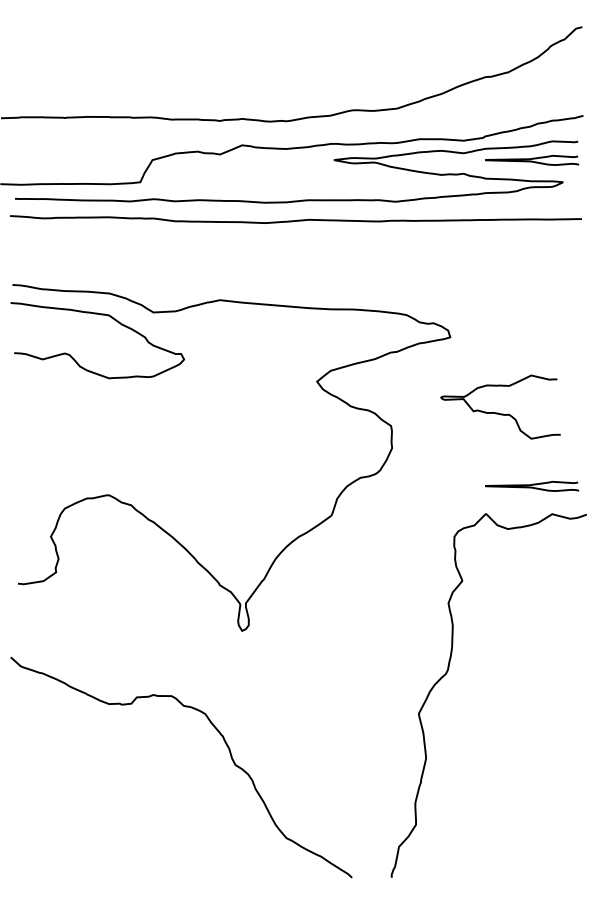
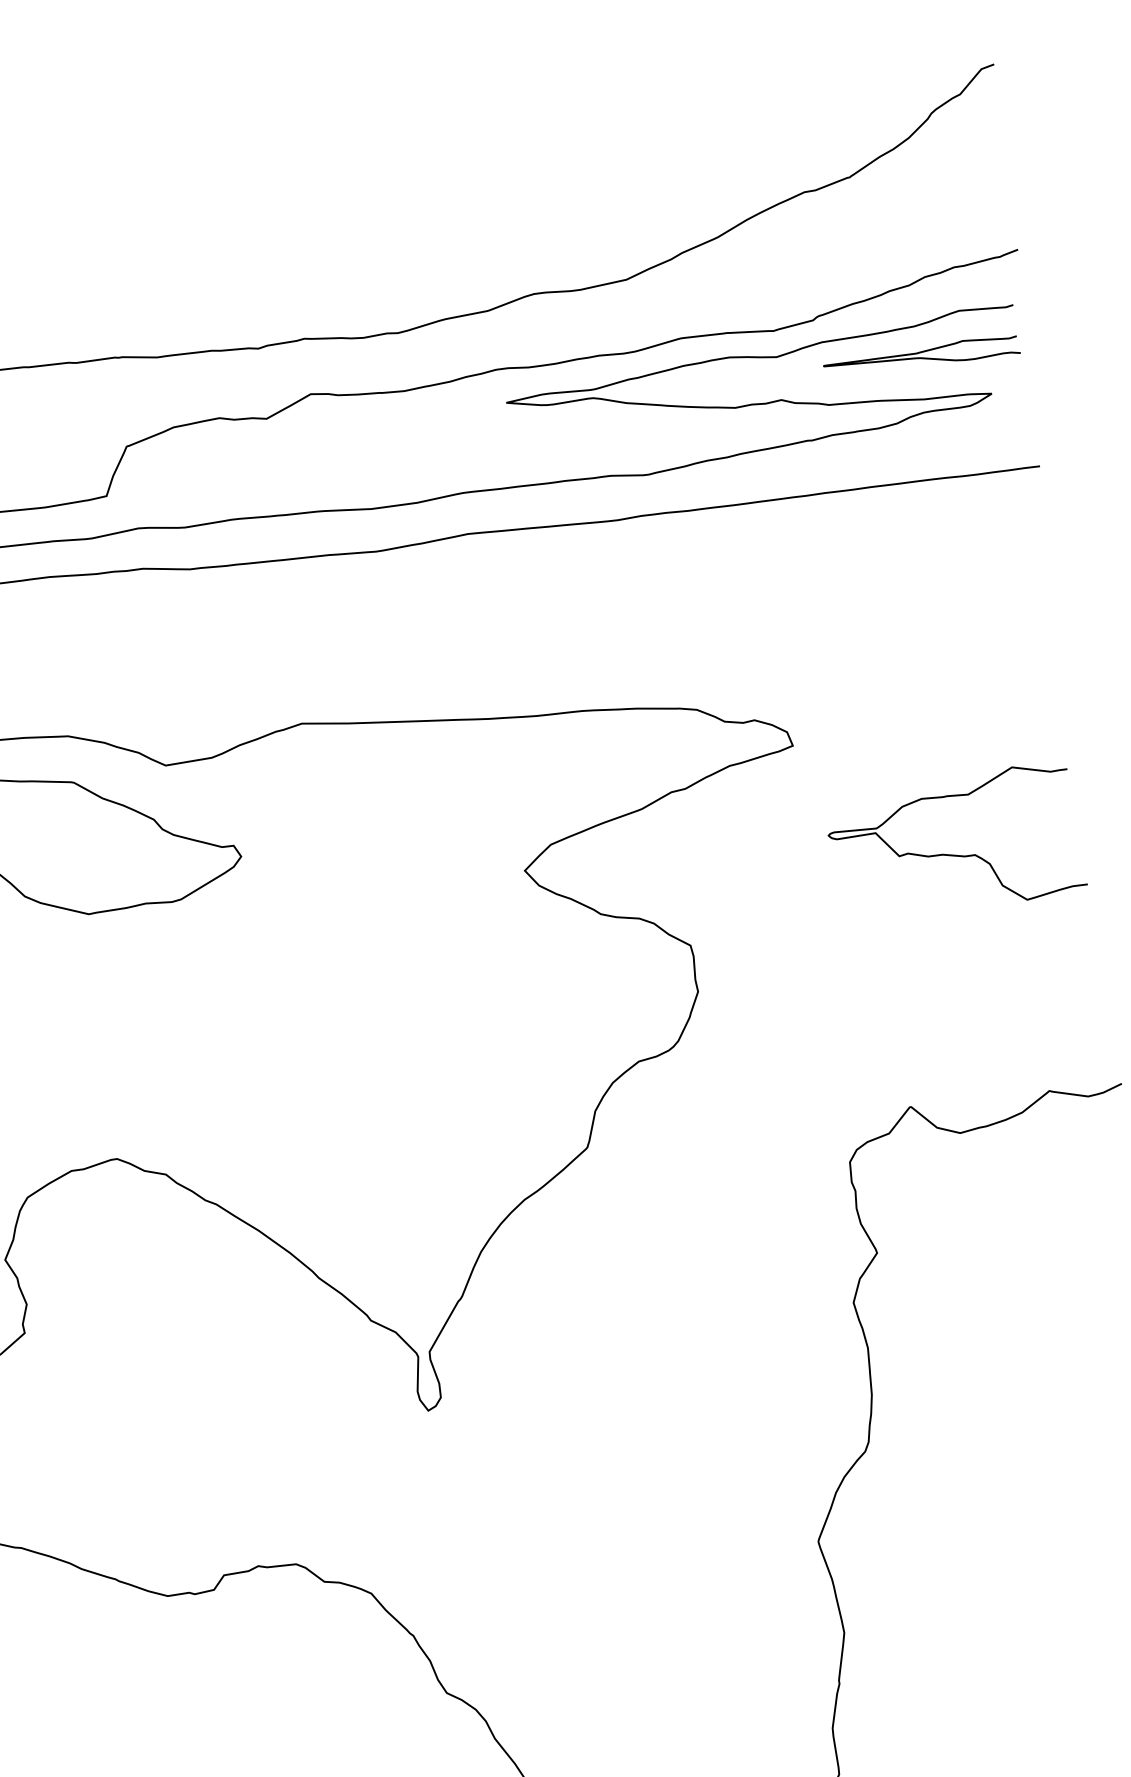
curve: (498, 412) -> (952, 852), moved
curve: (532, 485) -> (1000, 1035), removed

